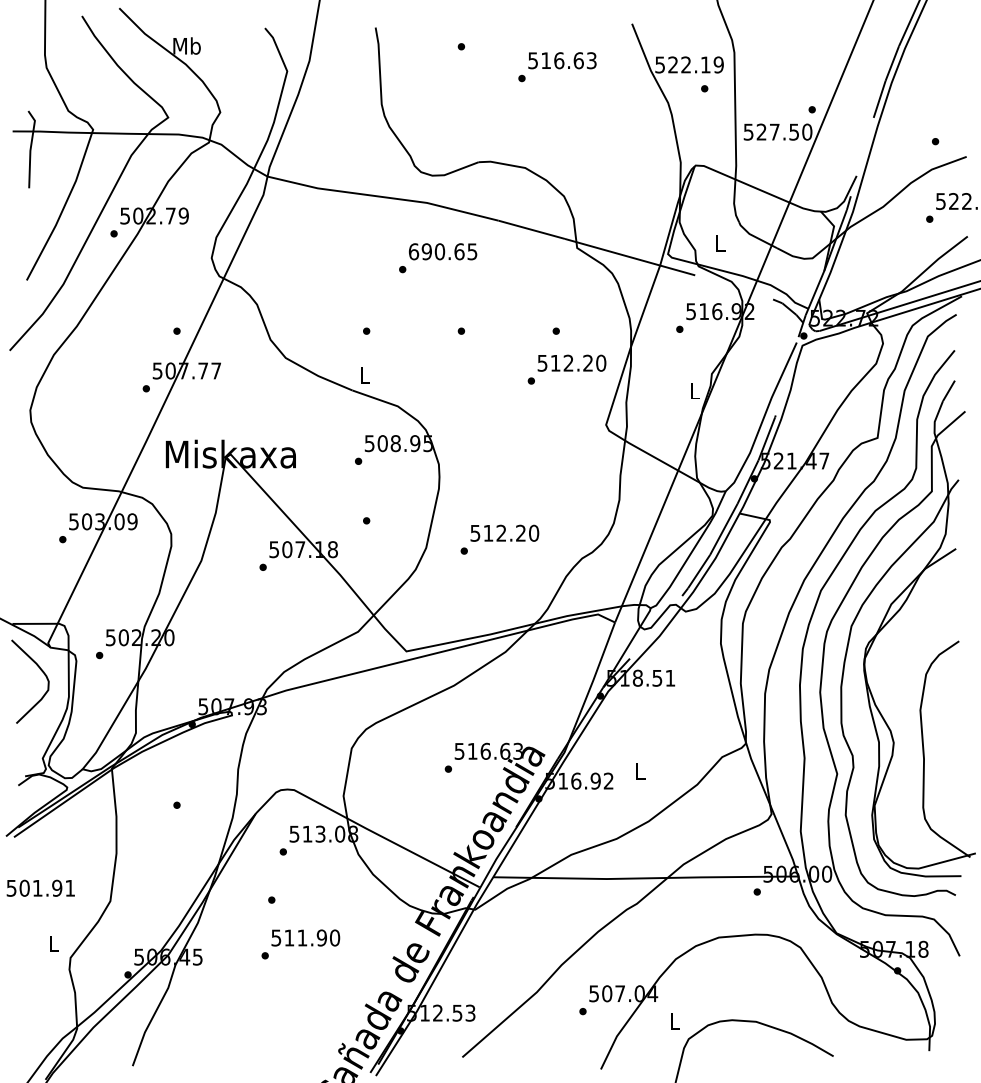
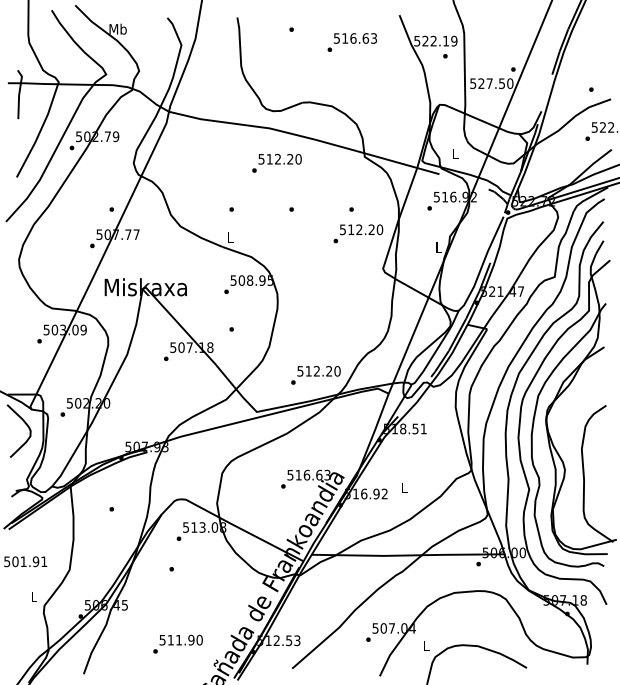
text: (442, 252) -> (279, 159), 690.65 -> 512.20
text: (499, 539) -> (315, 375), moved
text: (299, 943) -> (177, 643), moved

